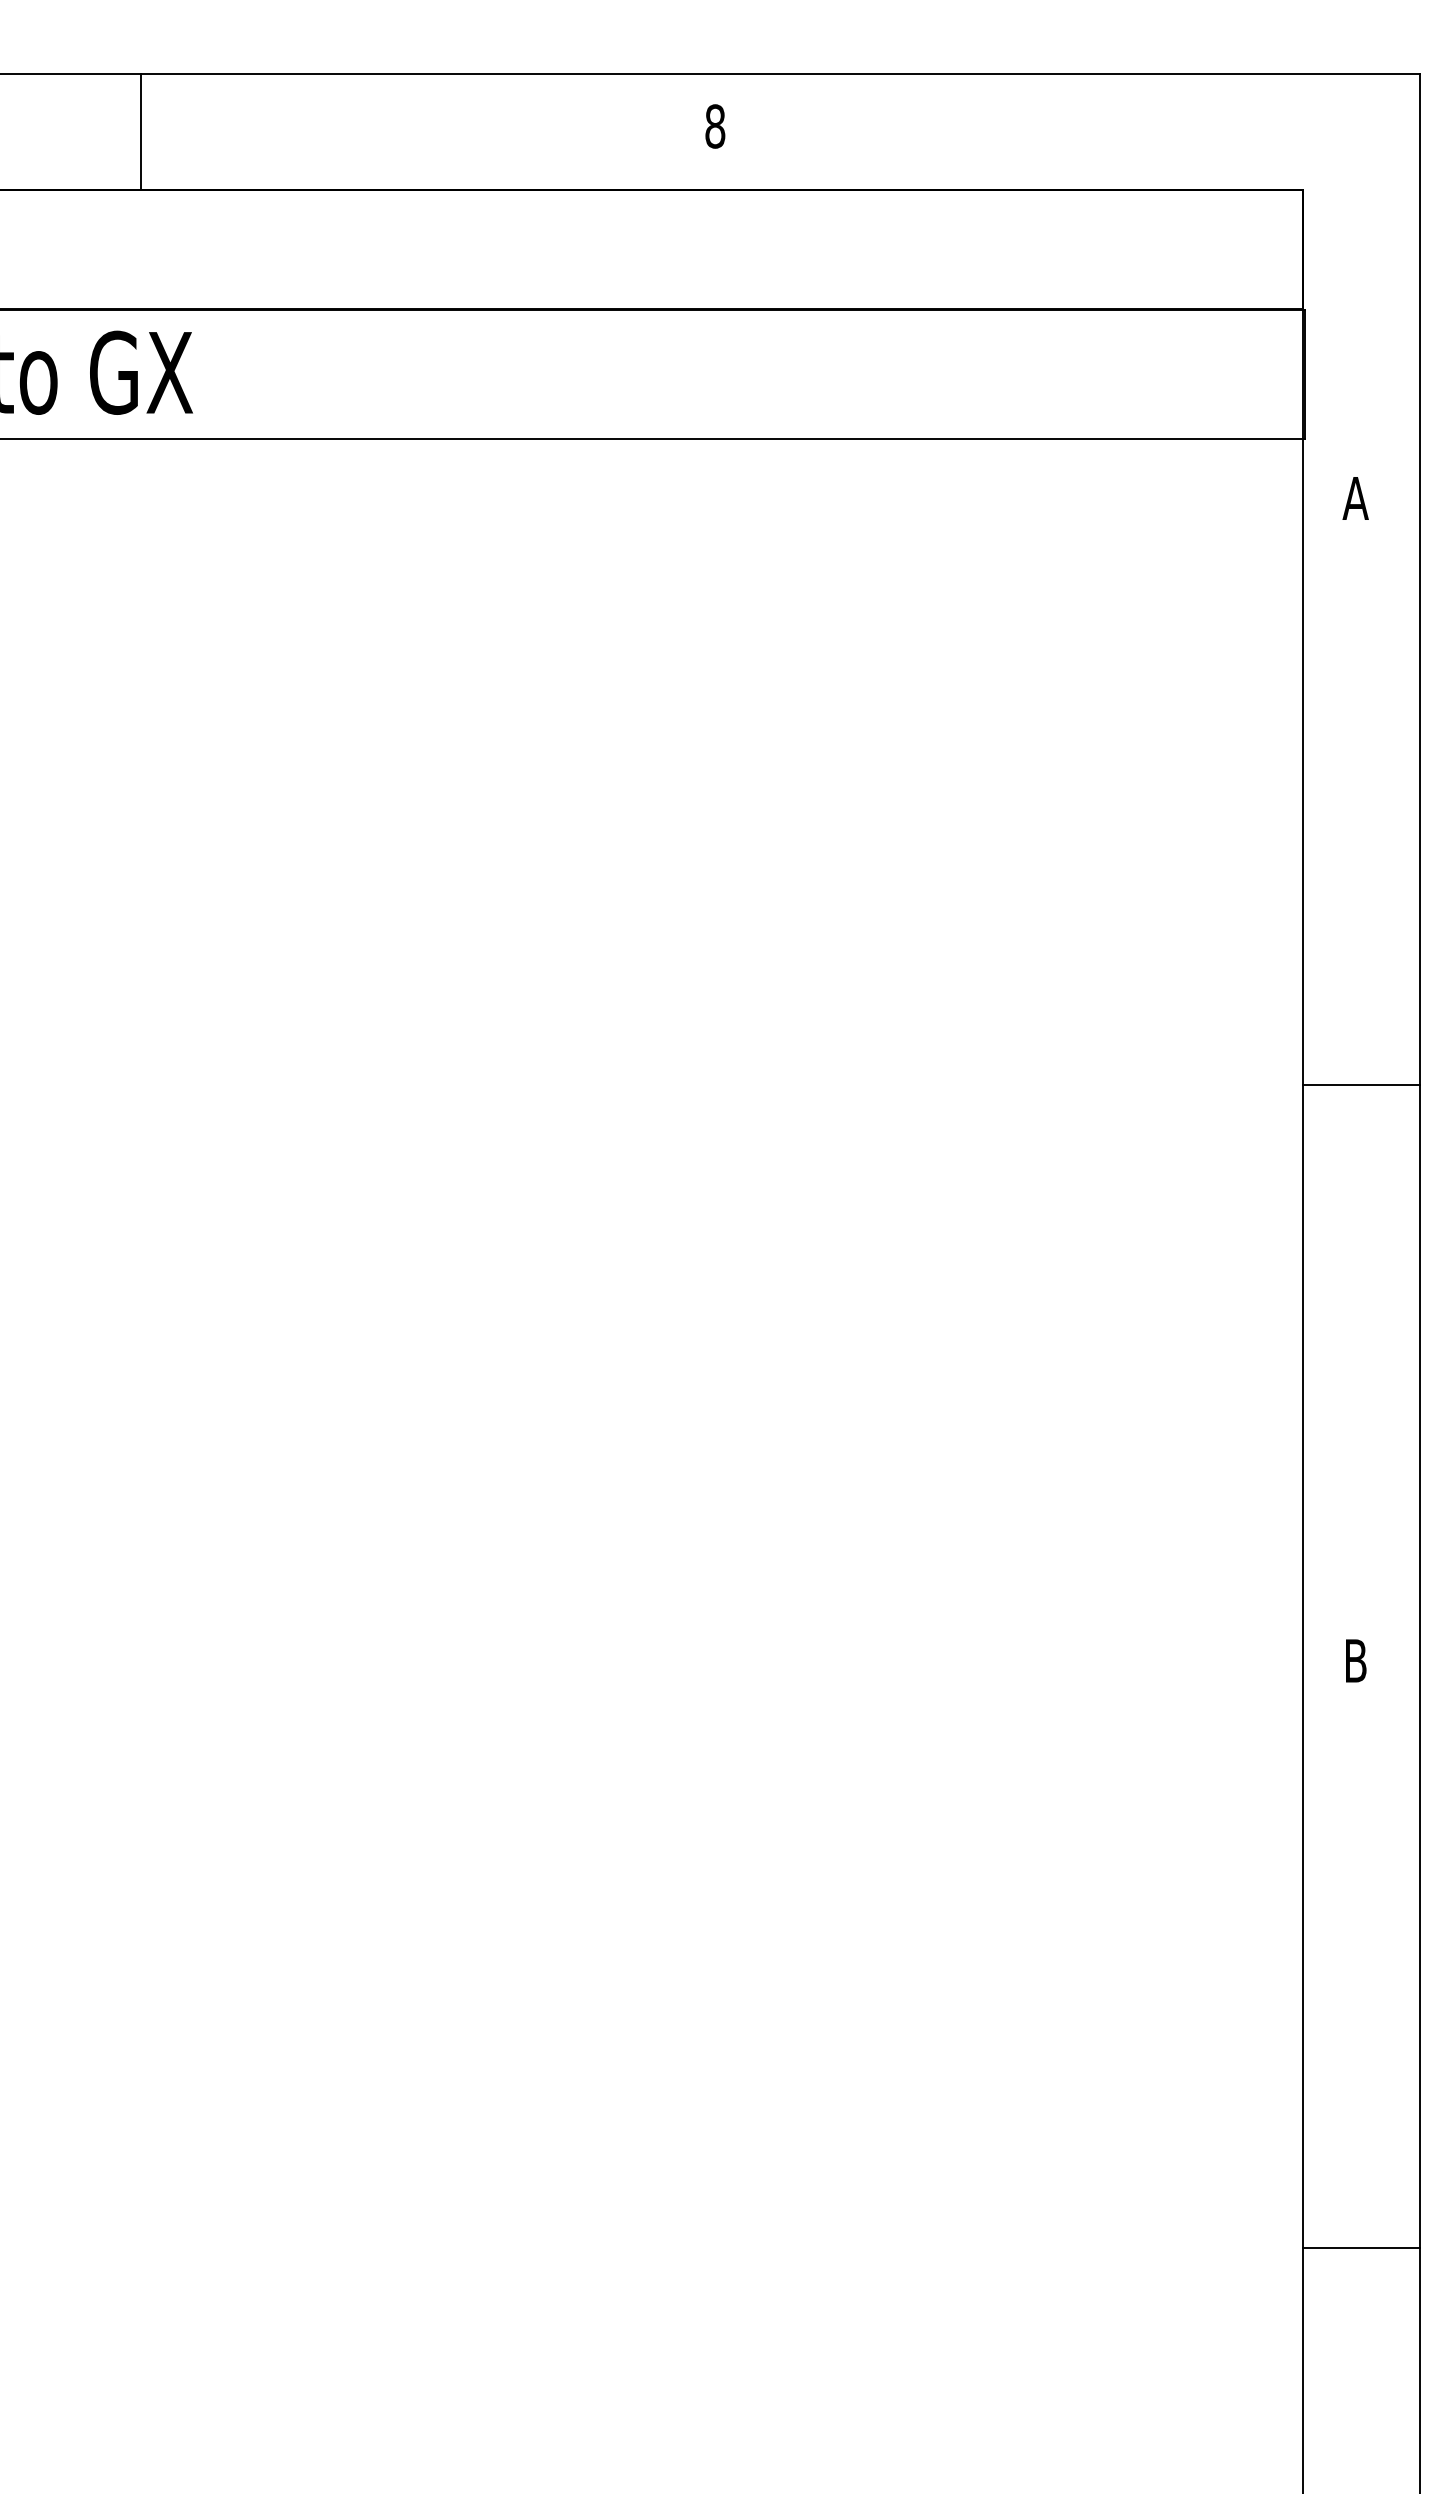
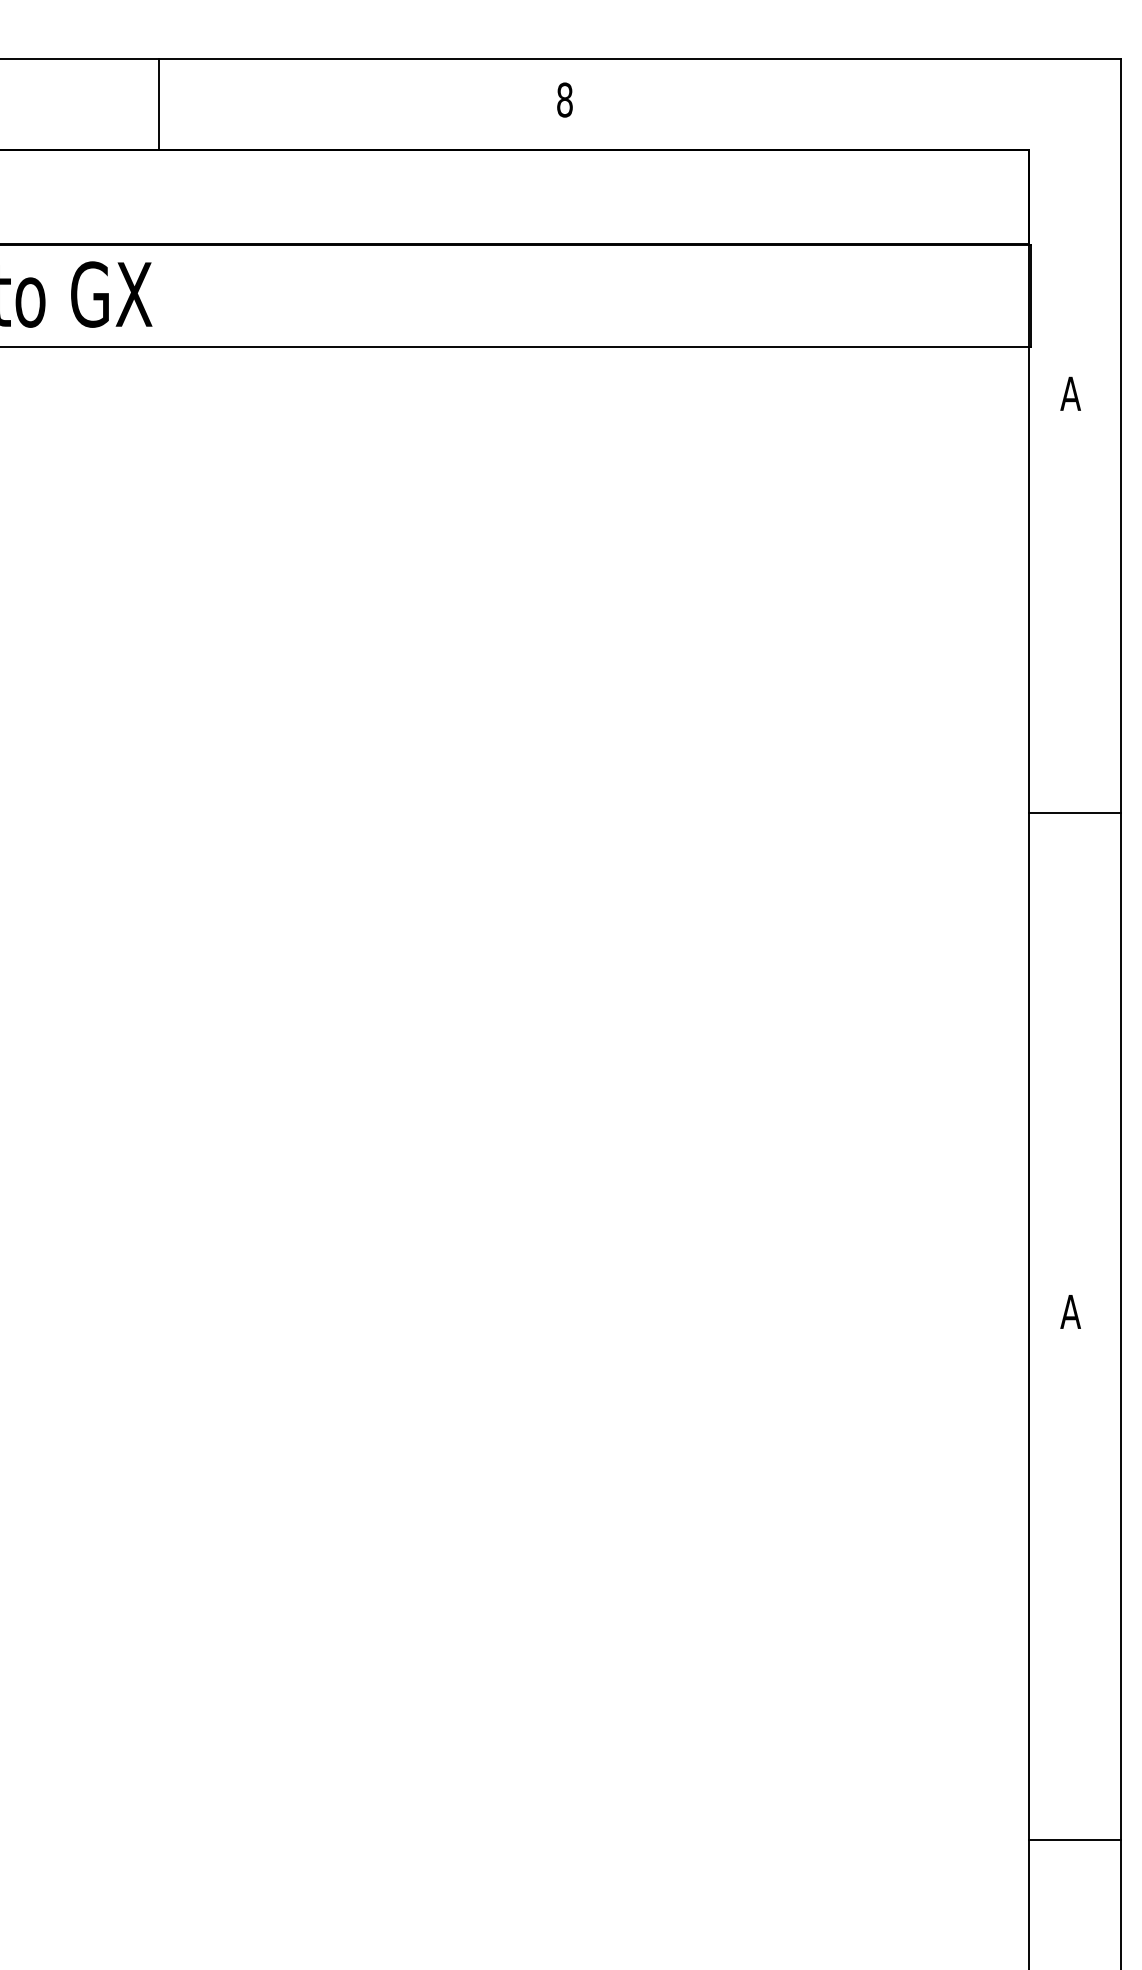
line: (141, 132) -> (159, 104), moved
line: (1361, 1085) -> (1075, 813), moved
text: (1355, 1660) -> (1070, 1311), B -> A
line: (1361, 2247) -> (1075, 1840), moved

